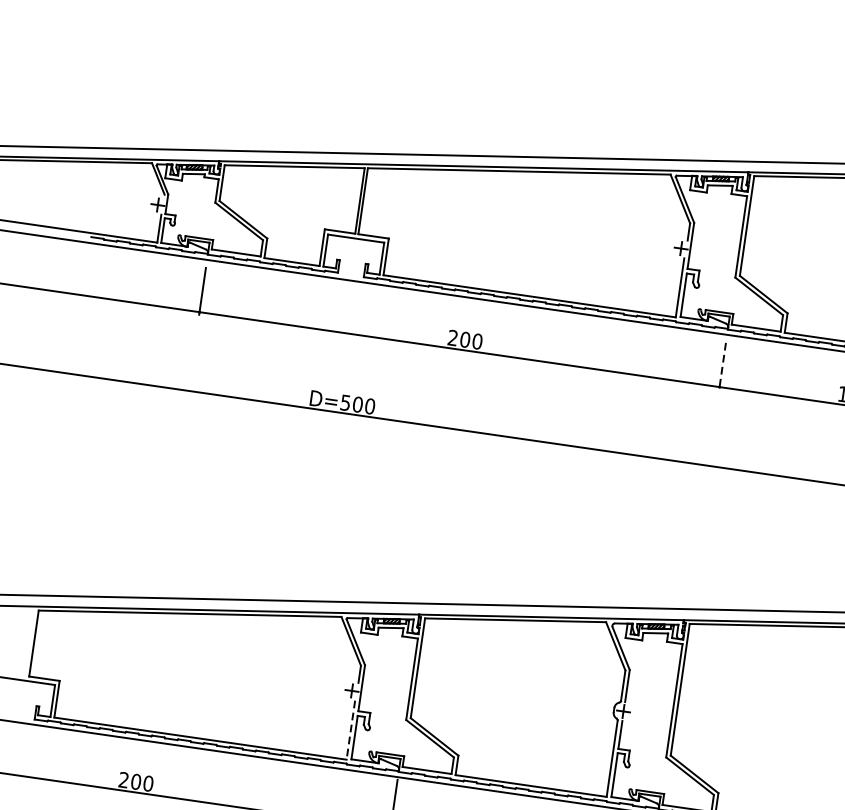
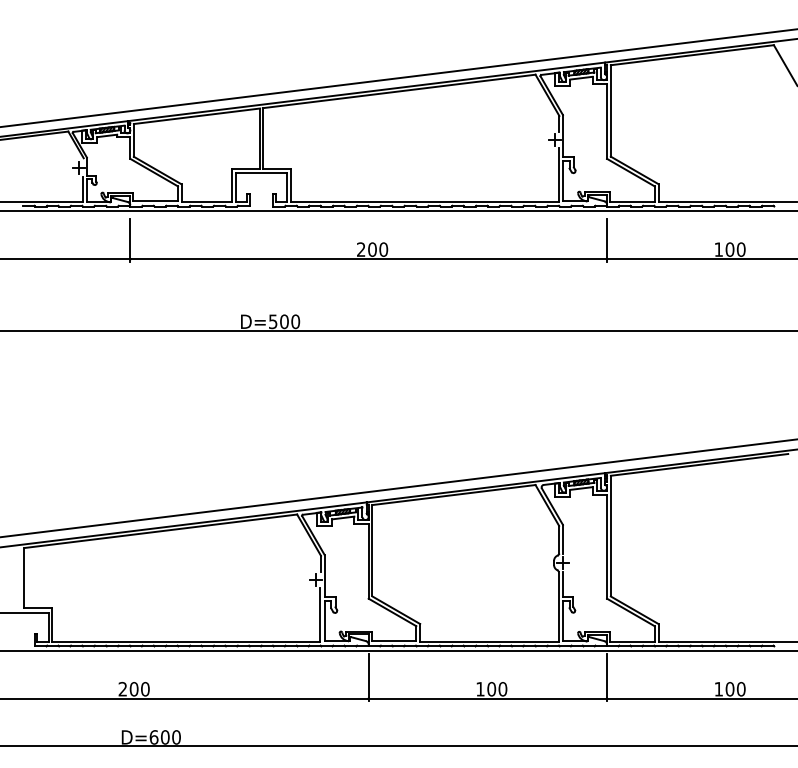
line: (723, 366) -> (607, 240), dashed -> solid
line: (351, 730) -> (320, 615), dashed -> solid

